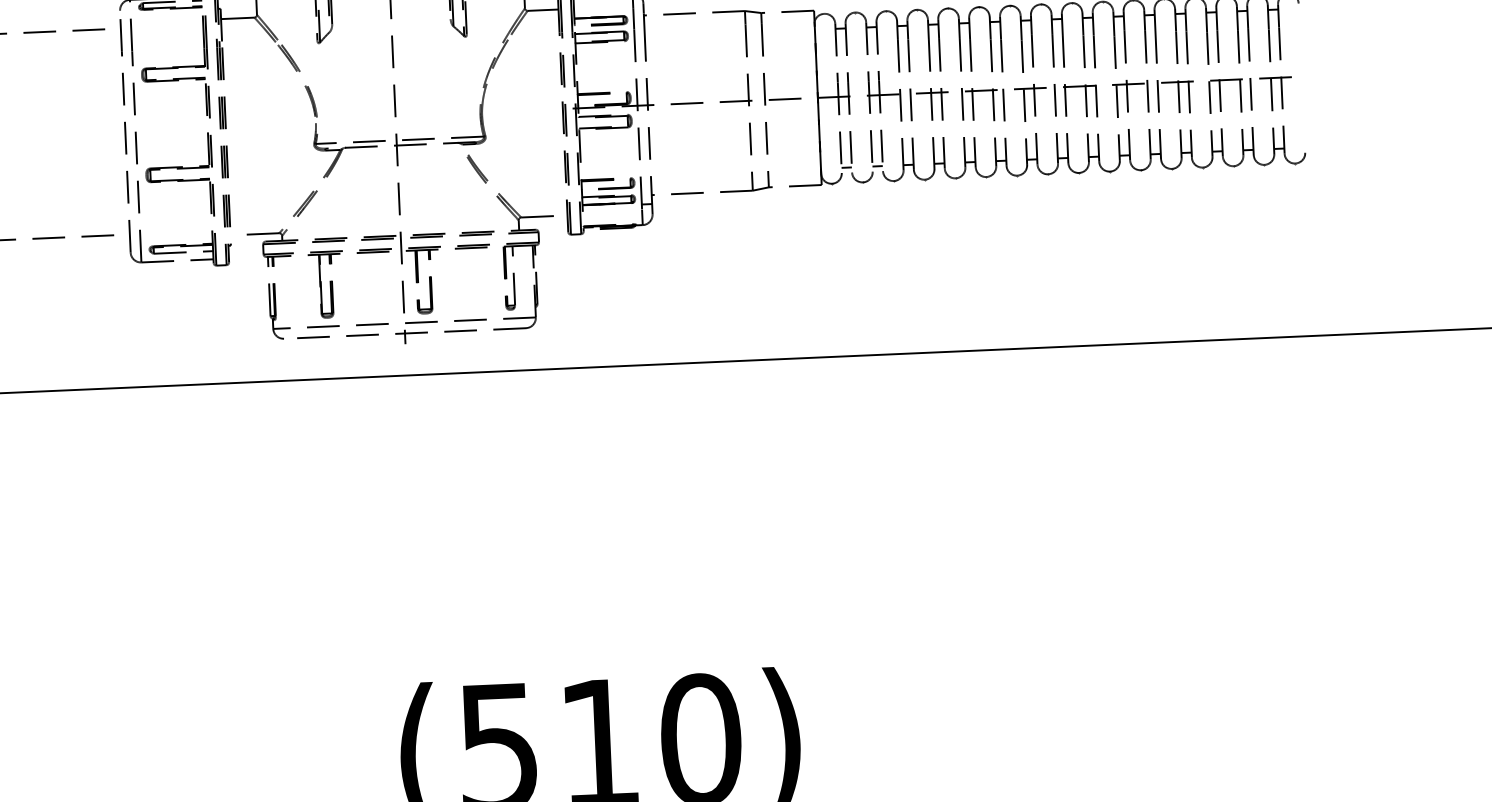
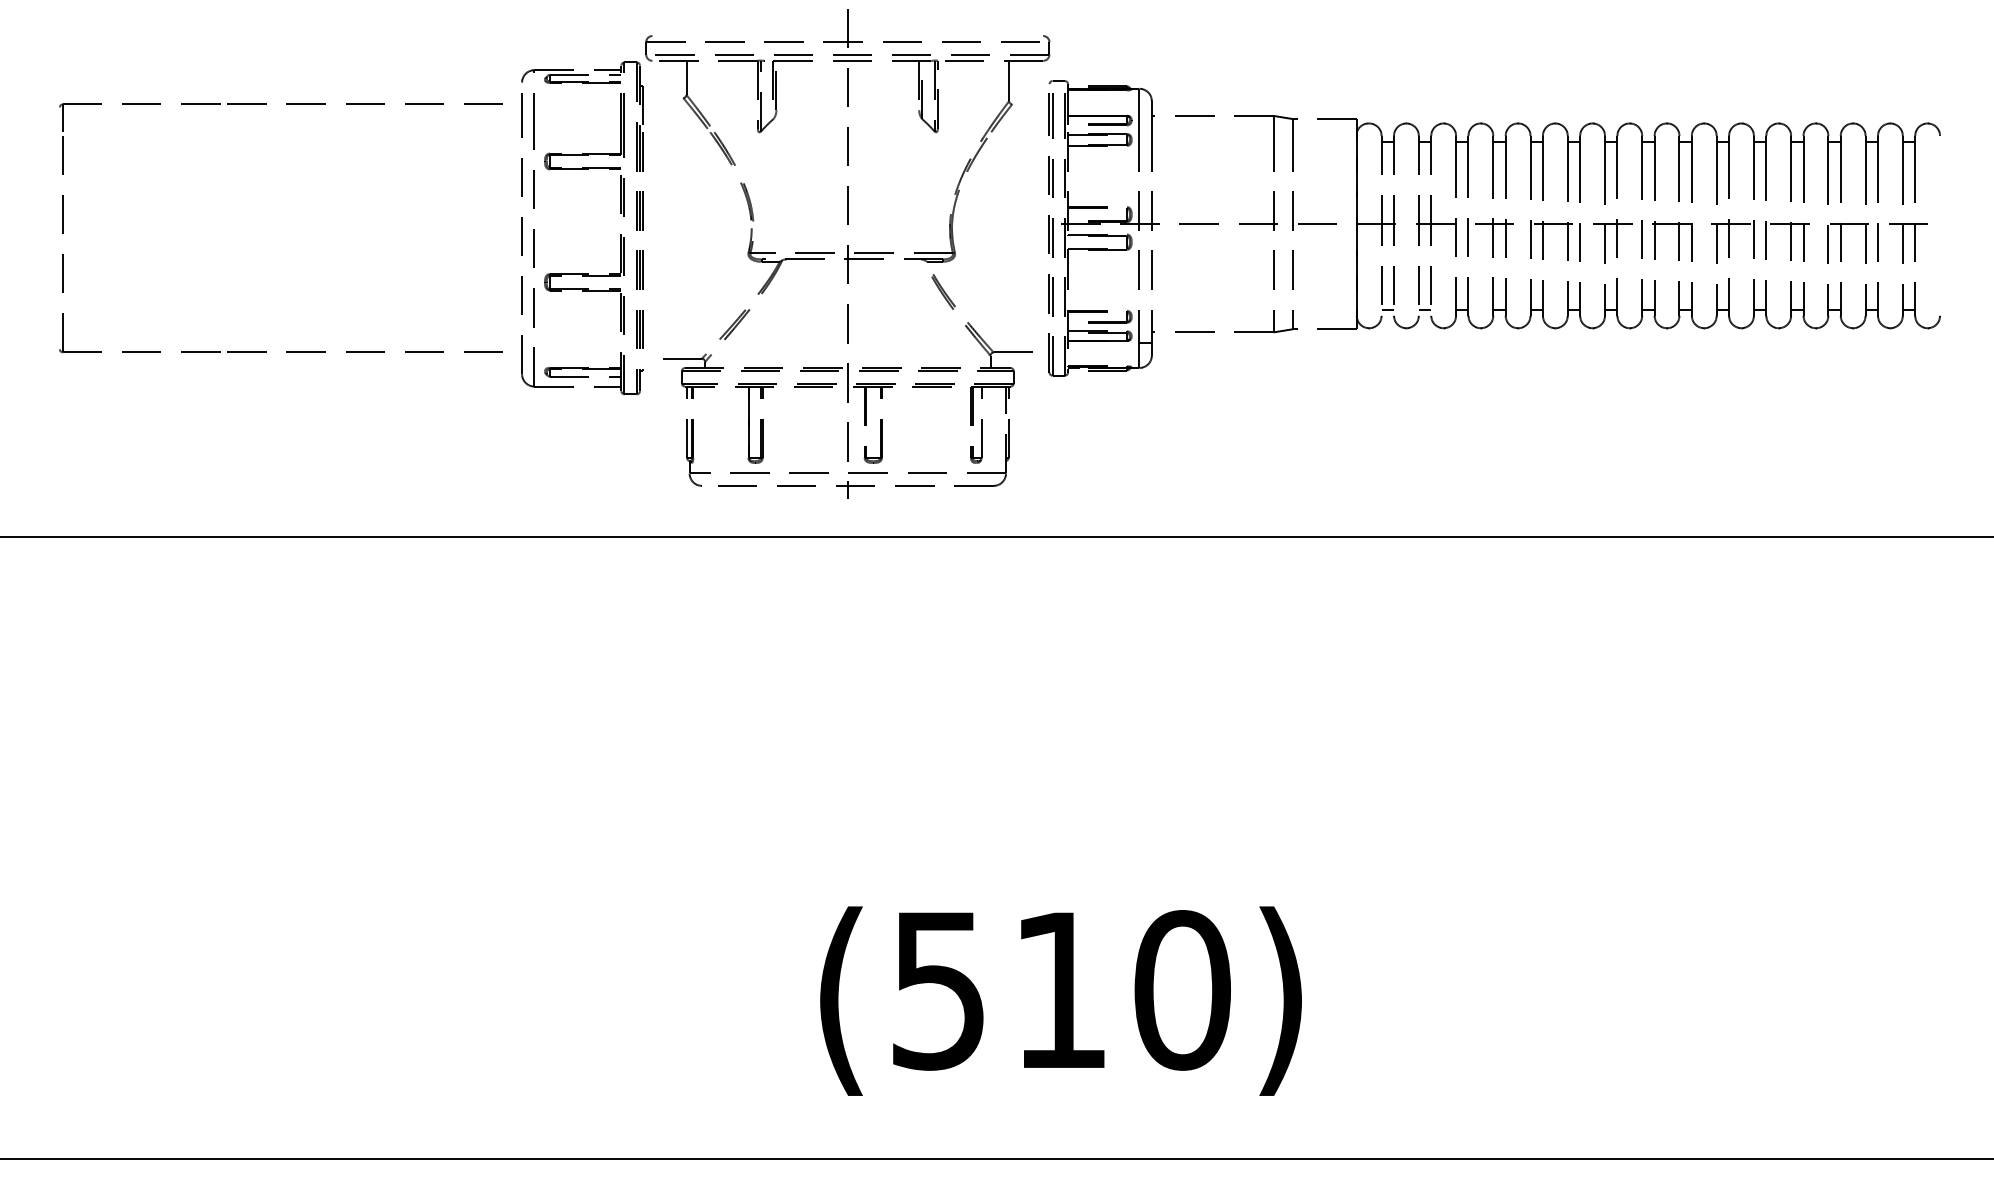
line: (542, 10) -> (1030, 104), removed
line: (238, 18) -> (663, 98), removed

